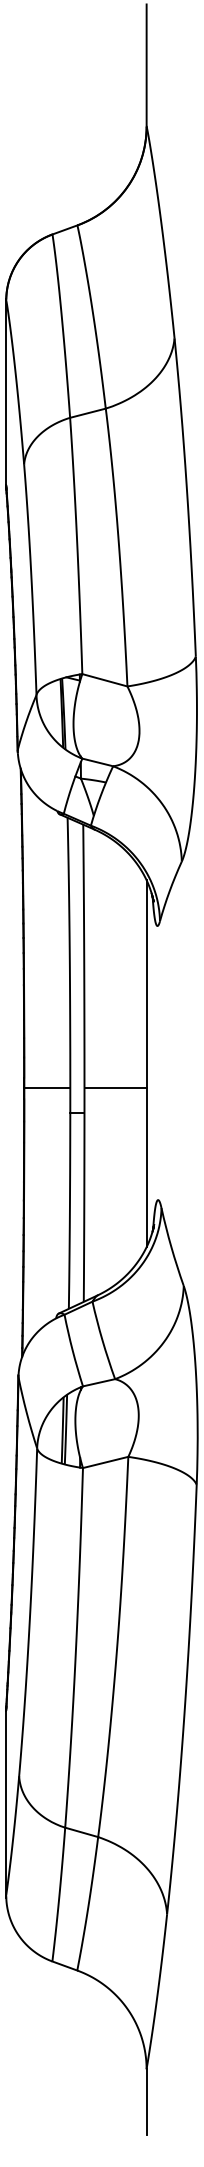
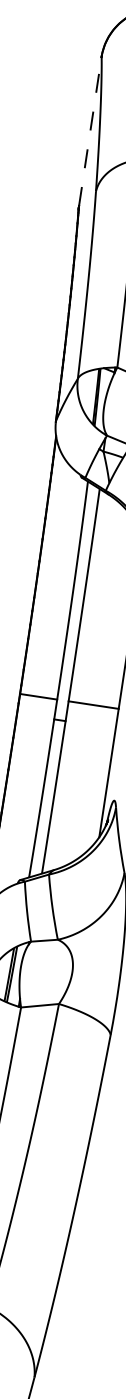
line: (6, 392) -> (90, 131), solid -> dashed

